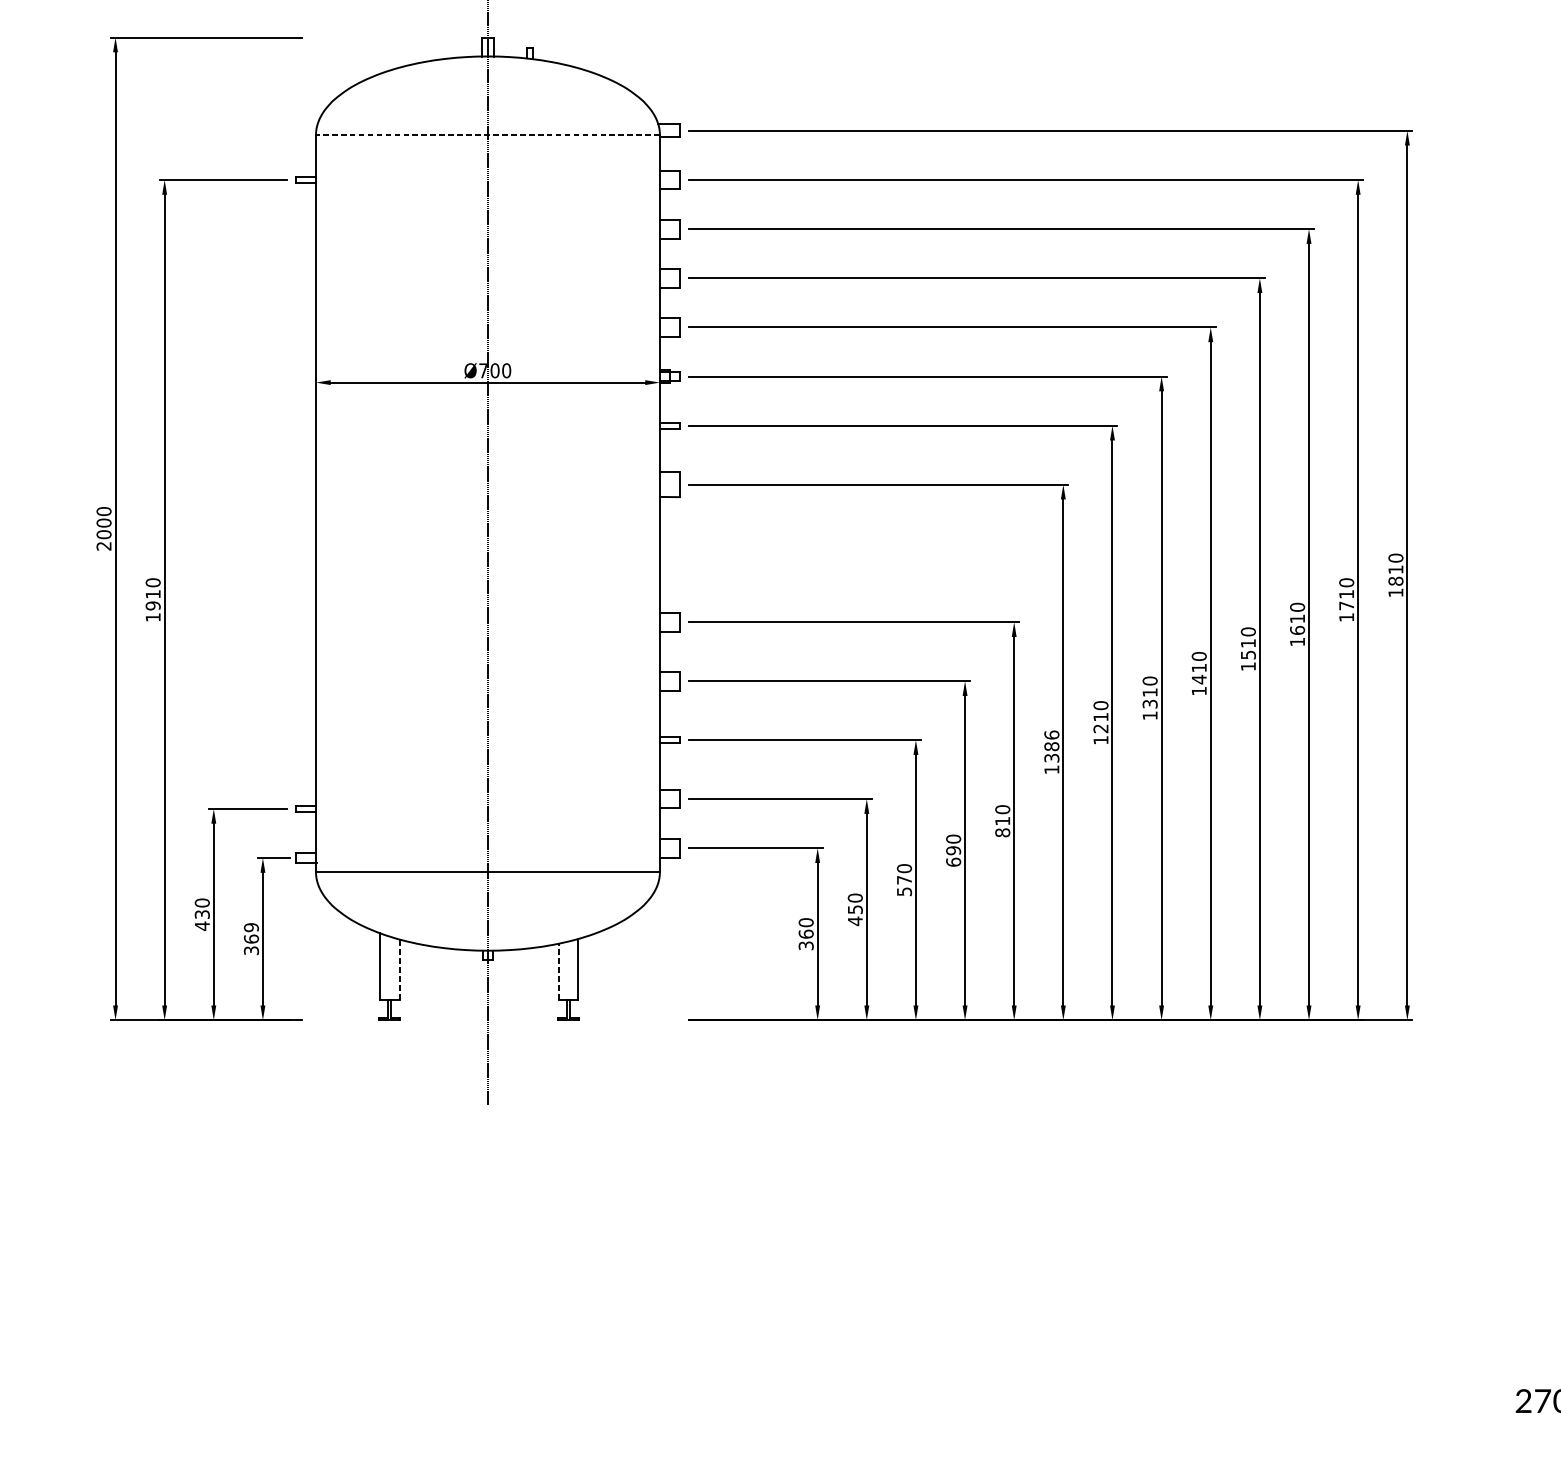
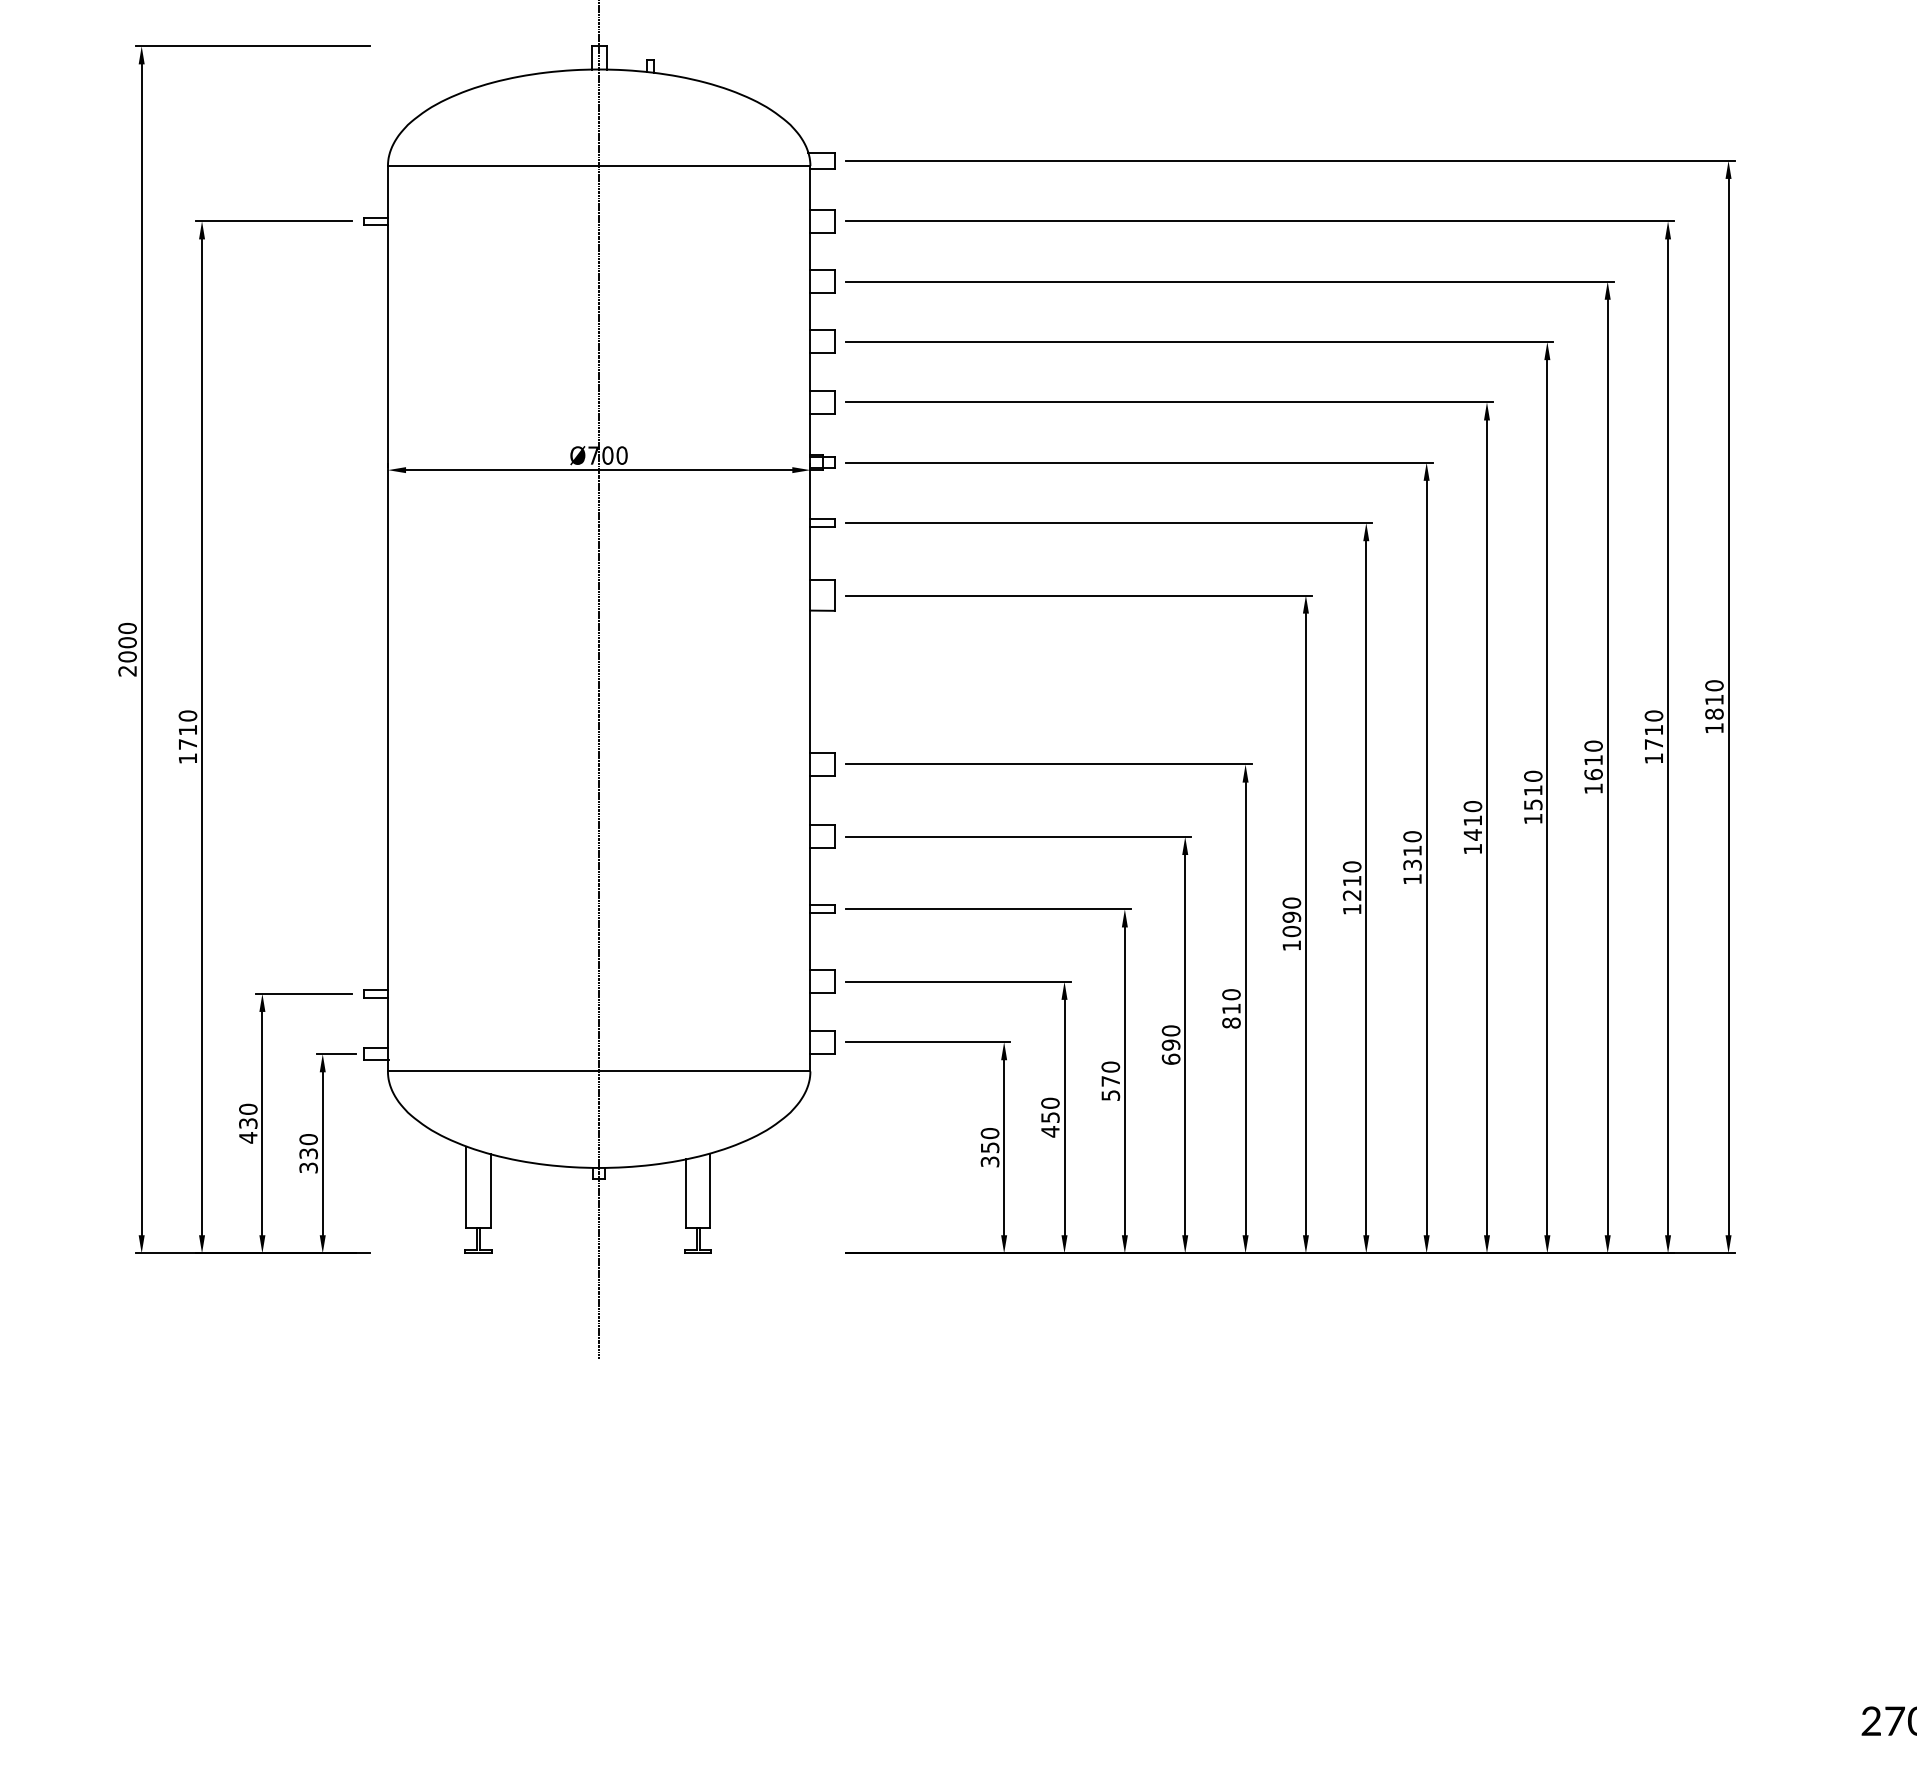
line: (487, 135) -> (598, 166), dashed -> solid
text: (152, 605) -> (187, 744), 1910 -> 1710
text: (1051, 746) -> (1291, 917), 1386 -> 1090
text: (251, 933) -> (308, 1146), 369 -> 330
text: (805, 934) -> (989, 1147), 360 -> 350
line: (399, 969) -> (490, 1191), dashed -> solid
line: (558, 971) -> (685, 1193), dashed -> solid

